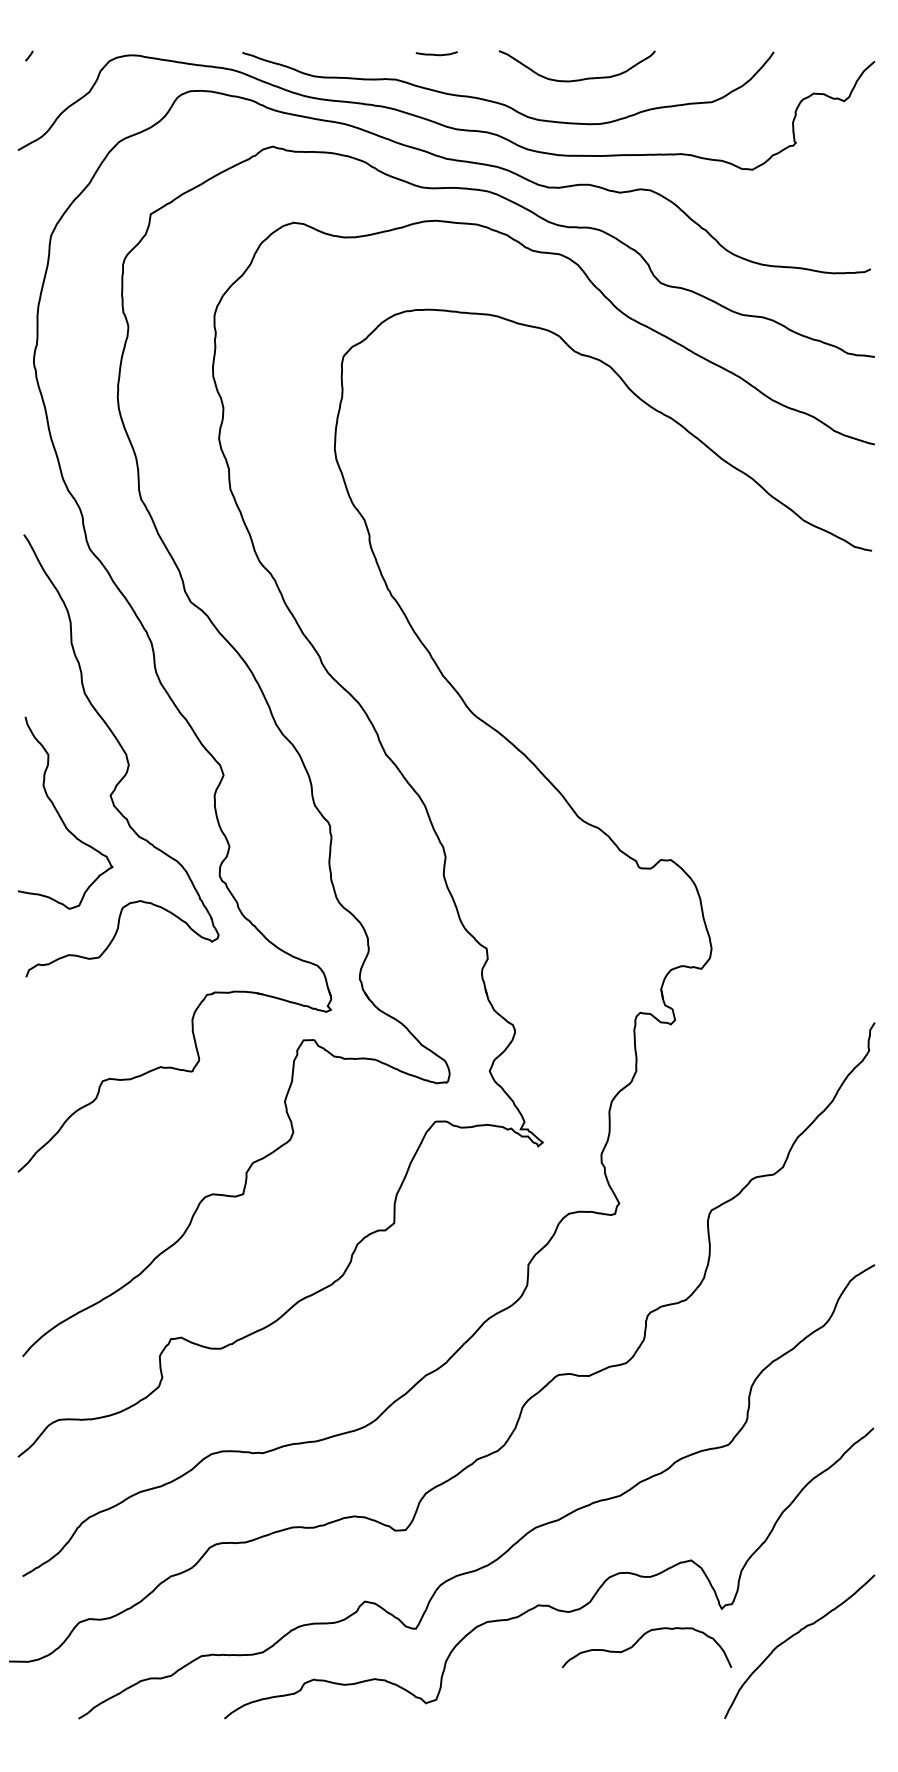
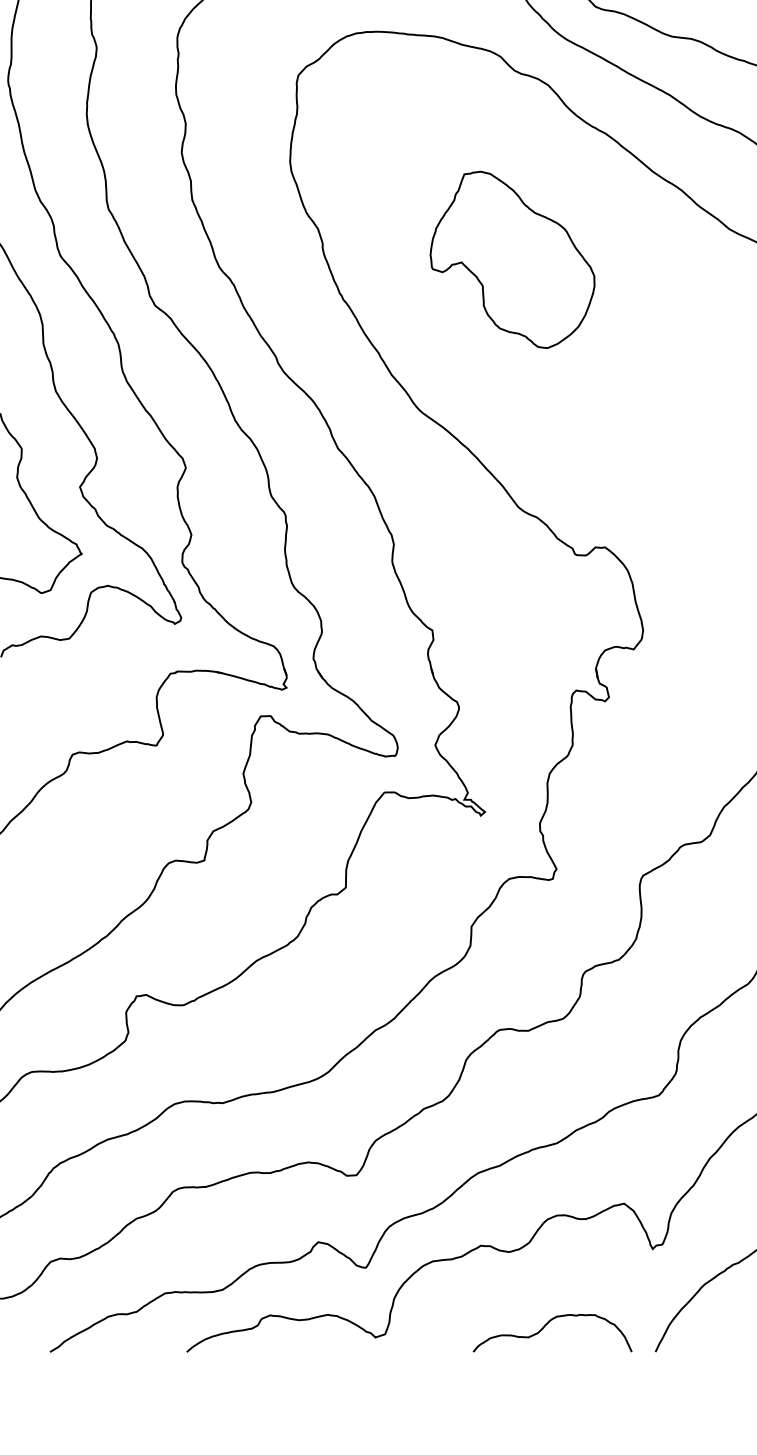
part: (571, 553) -> (511, 260), added
curve: (639, 1640) -> (545, 1326), moved

